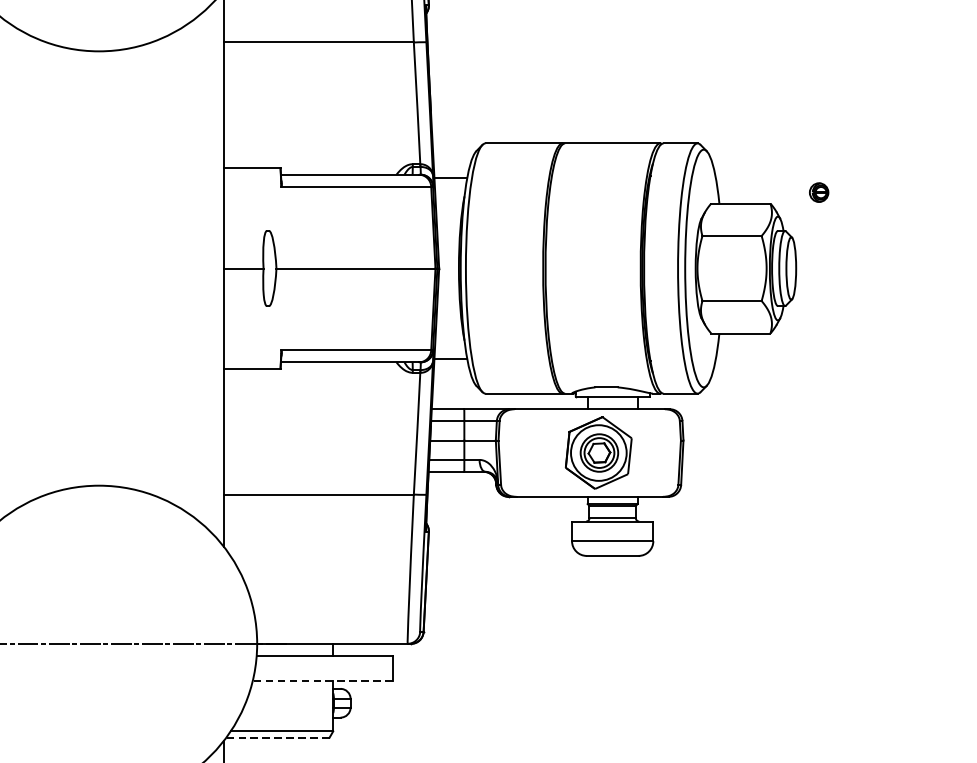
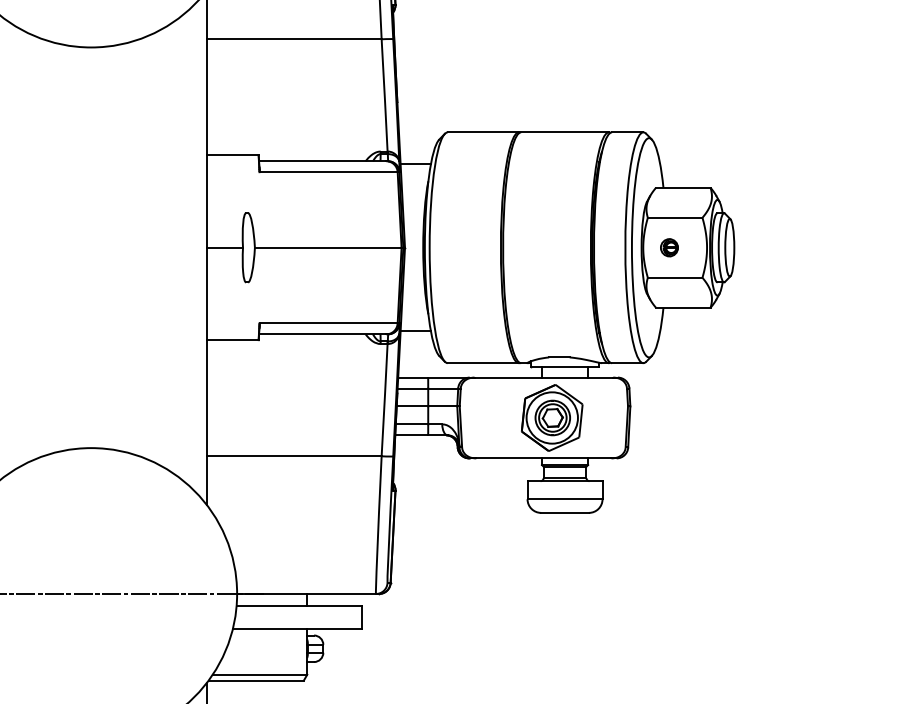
part: (819, 192) -> (669, 247), moved
line: (322, 681) -> (297, 628), dashed -> solid
line: (278, 737) -> (256, 680), dashed -> solid

